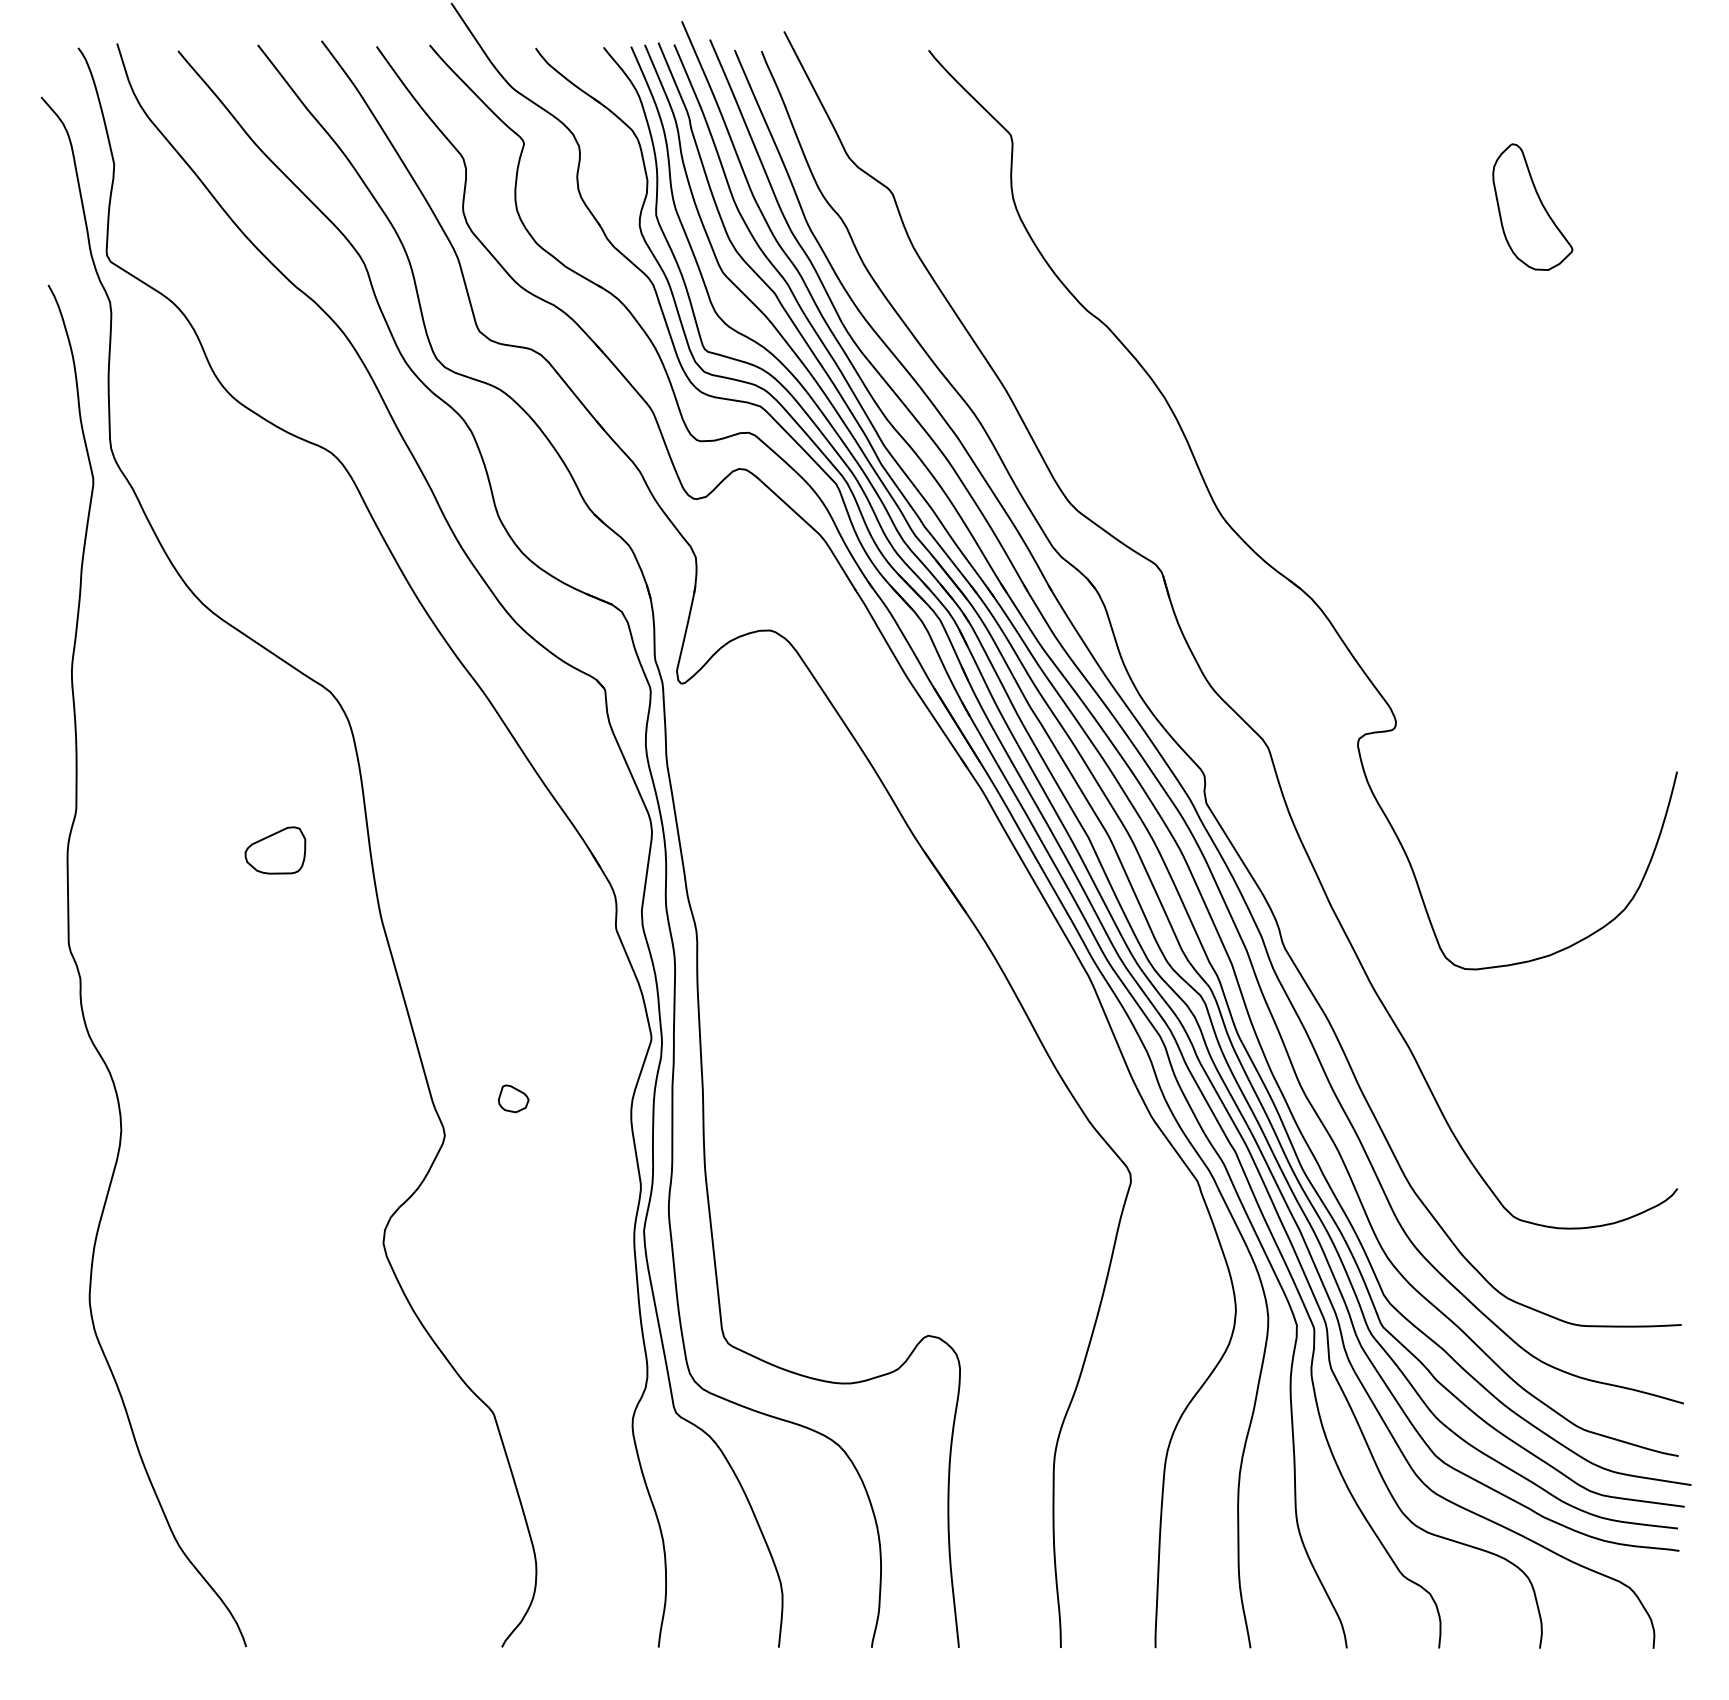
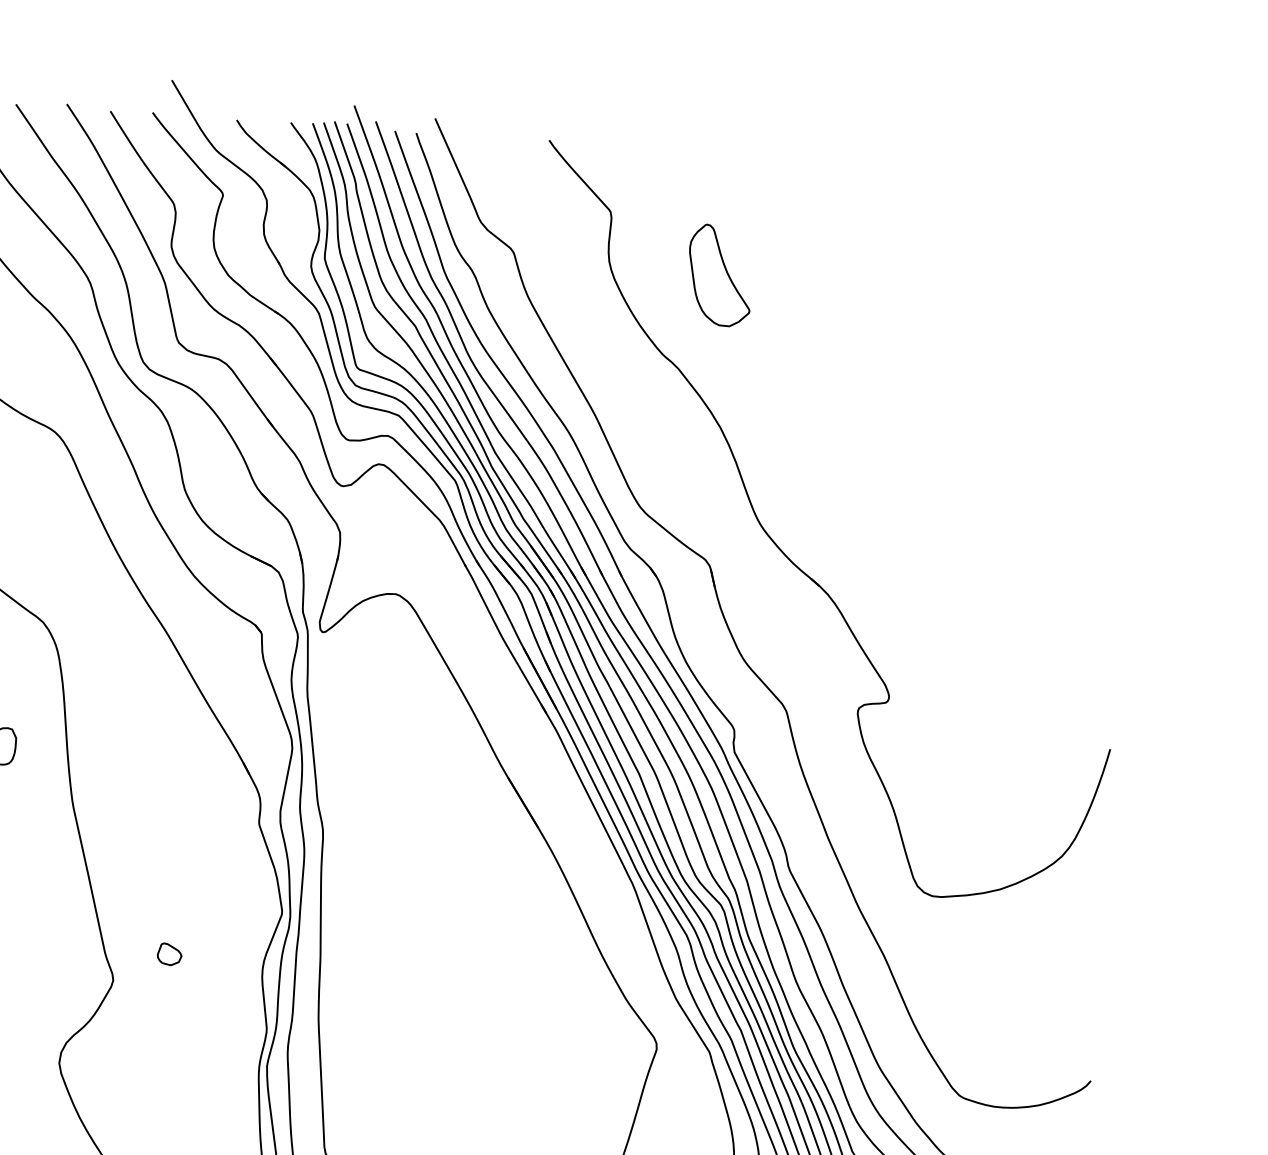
part: (1532, 206) -> (719, 275), moved

